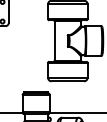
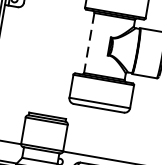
line: (54, 41) -> (88, 43), solid -> dashed

